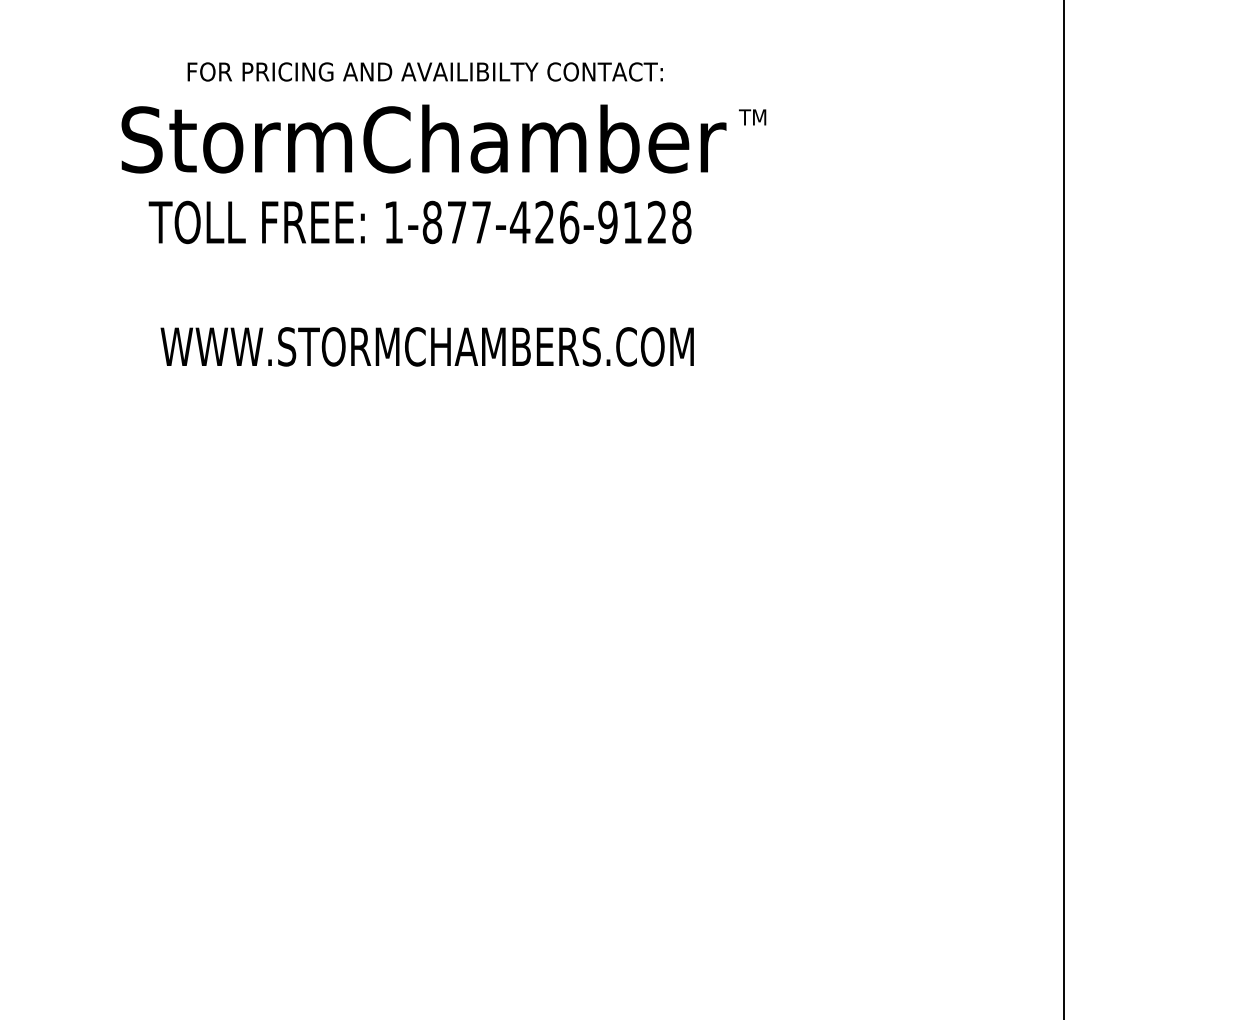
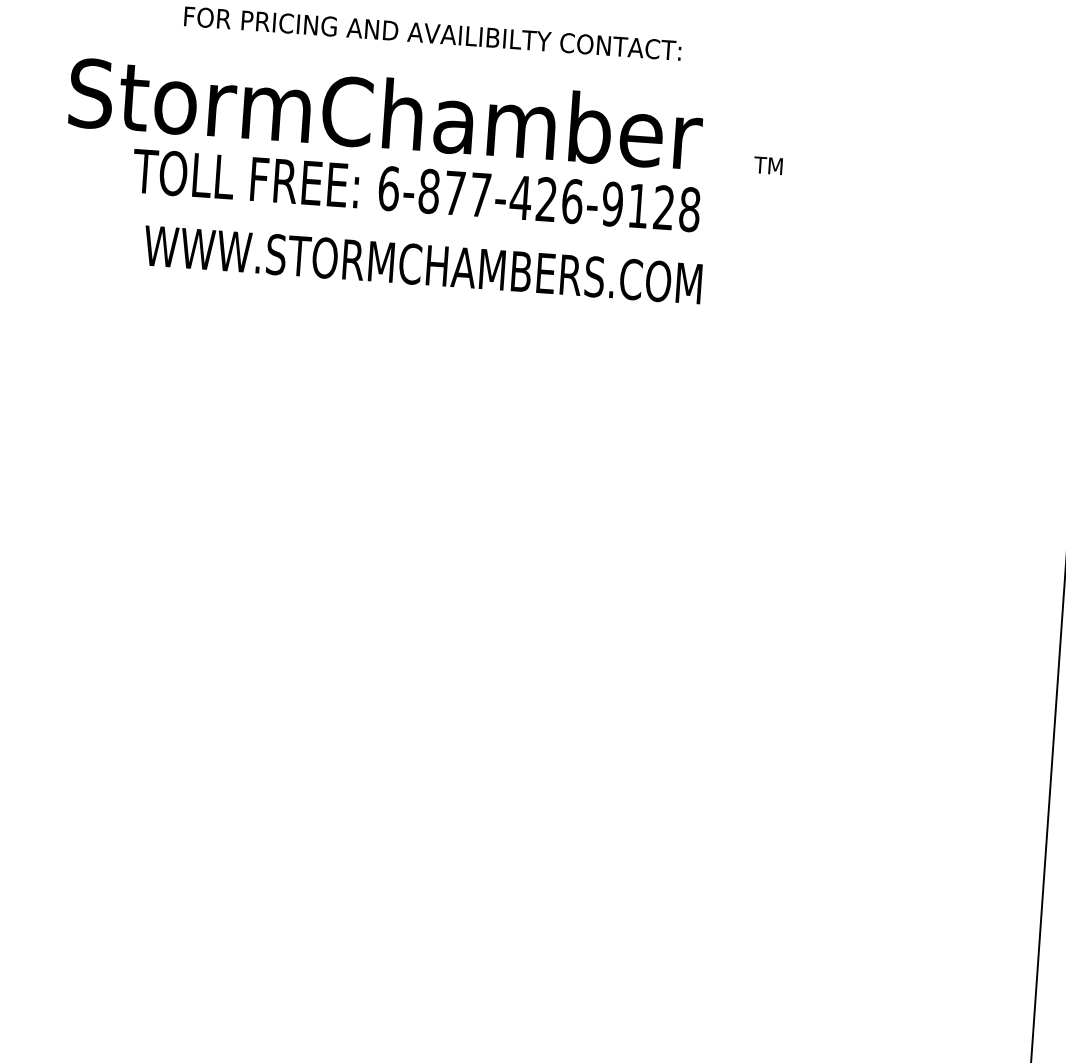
text: (752, 117) -> (768, 165), moved
text: (423, 138) -> (385, 112), moved
text: (393, 222) -> (388, 188), 1-877-426-9128 -> 6-877-426-9128
text: (426, 346) -> (422, 264), moved

